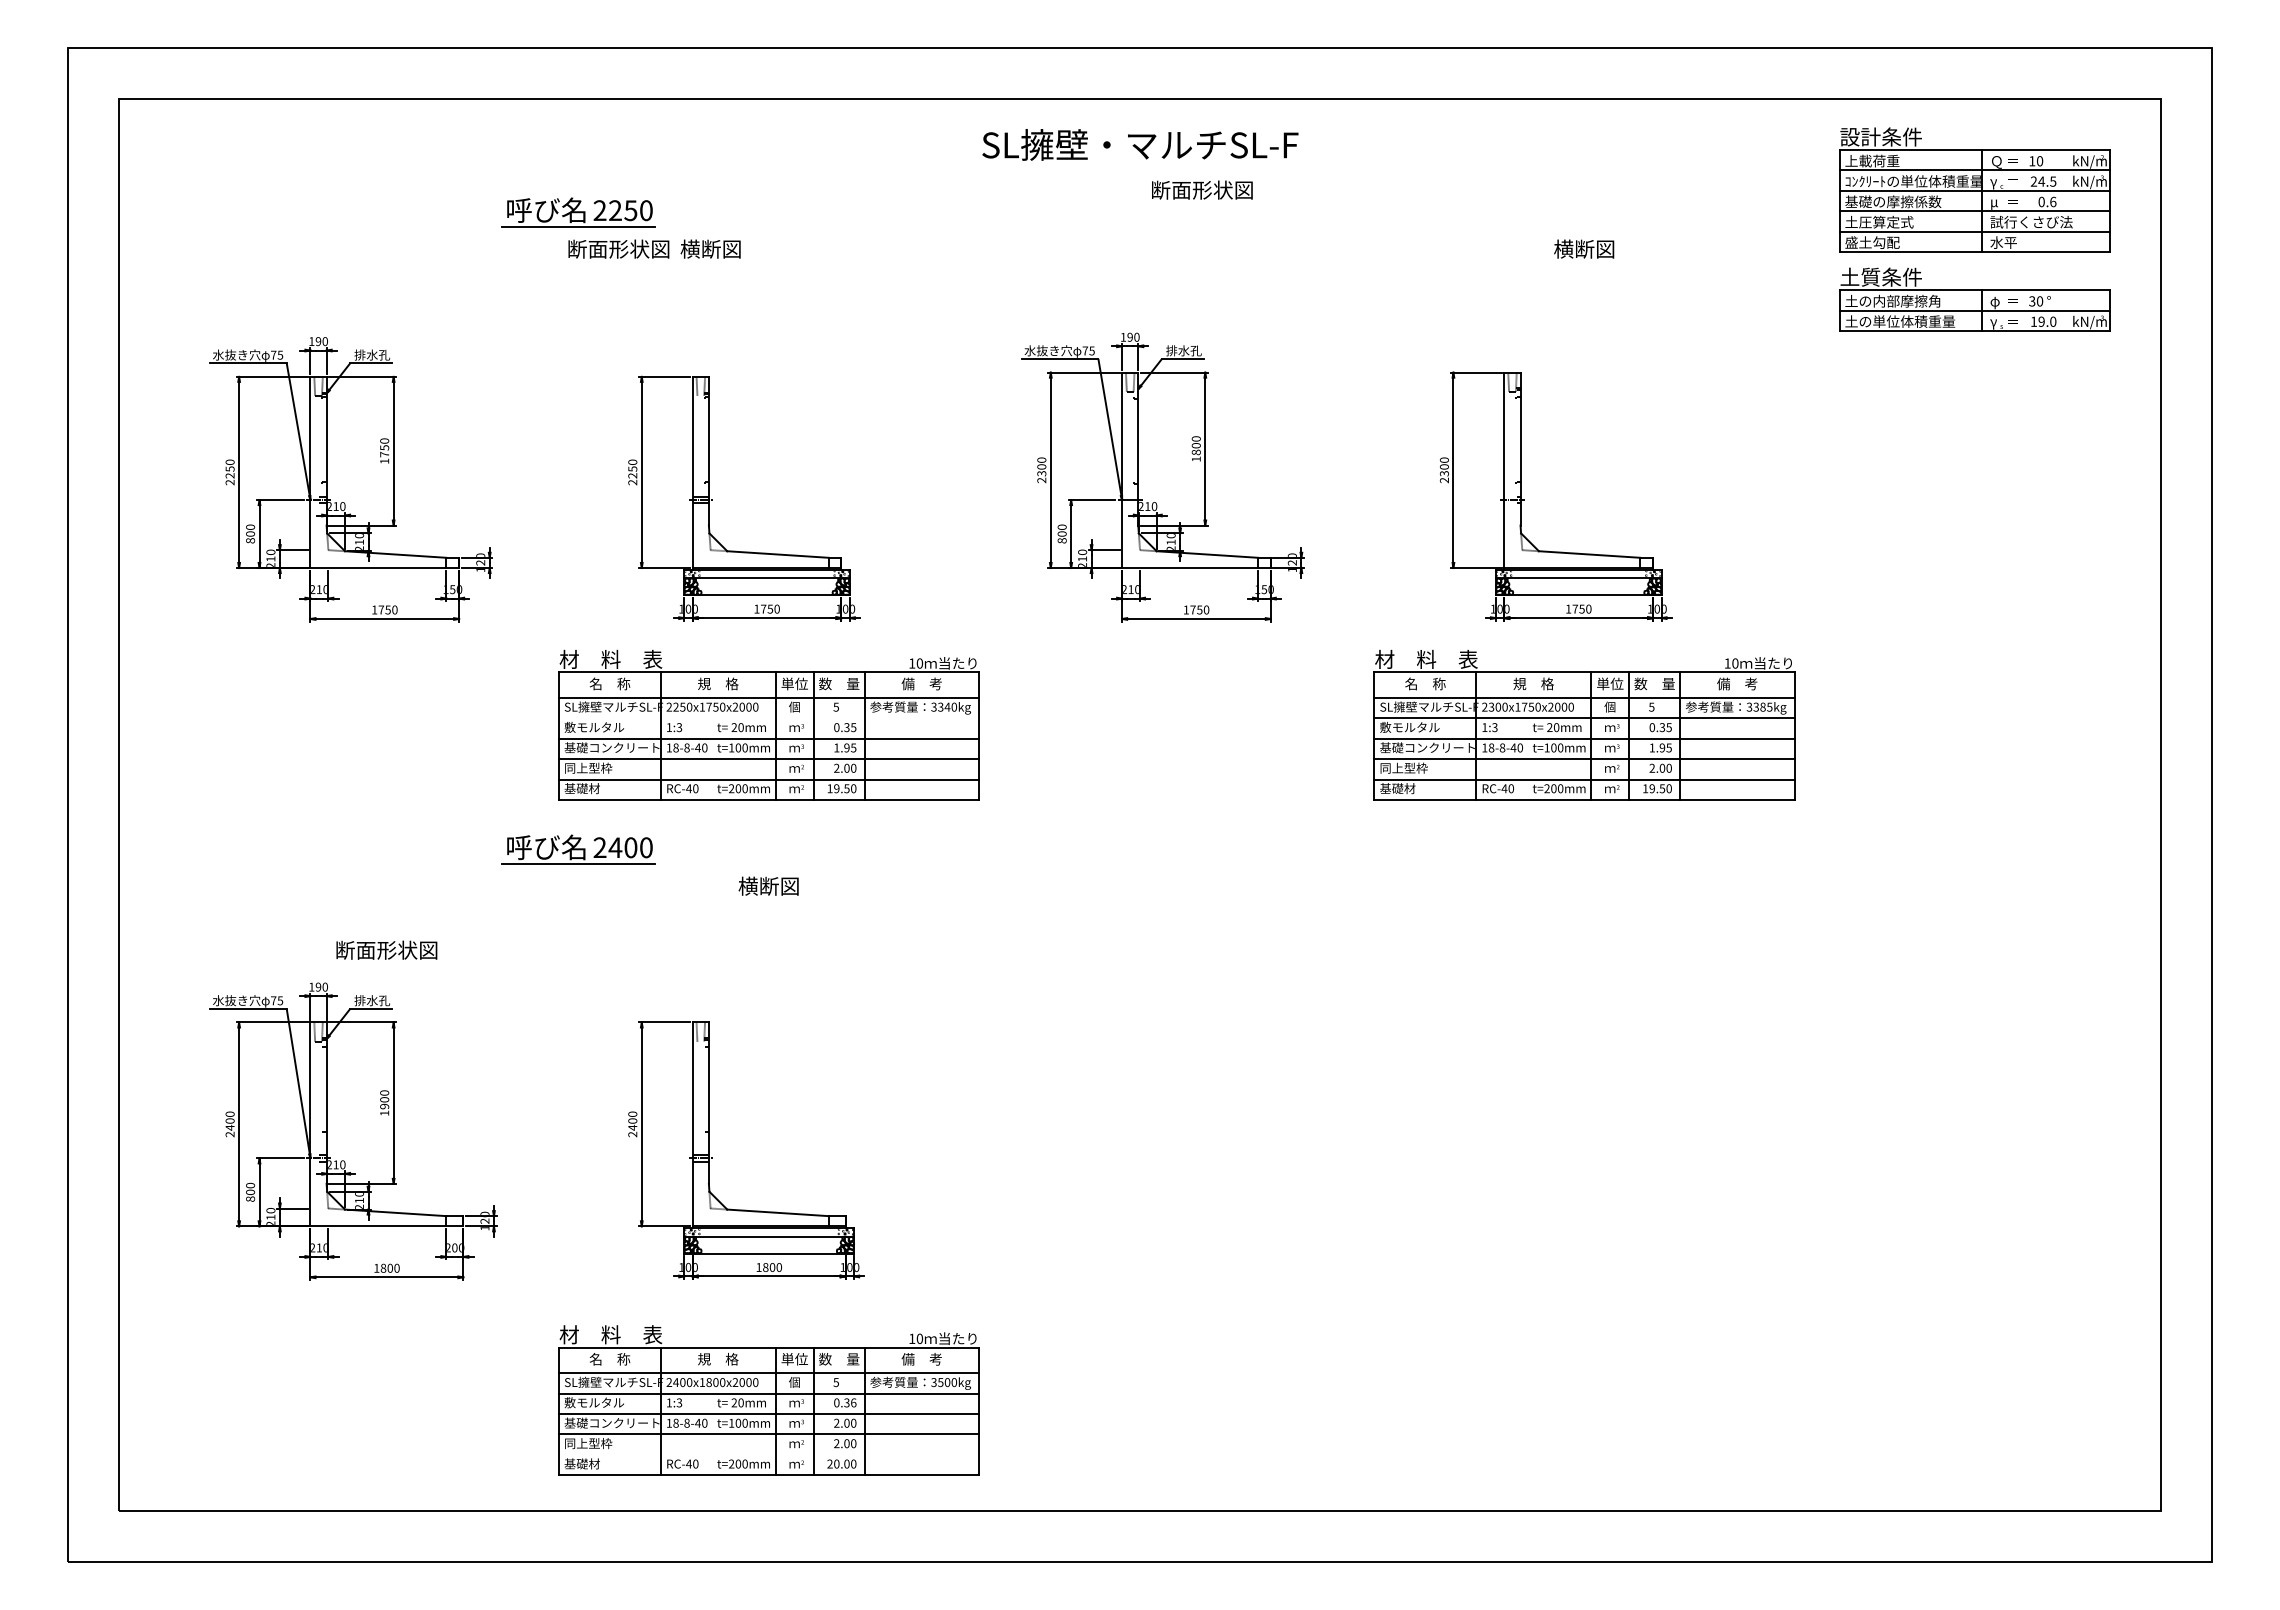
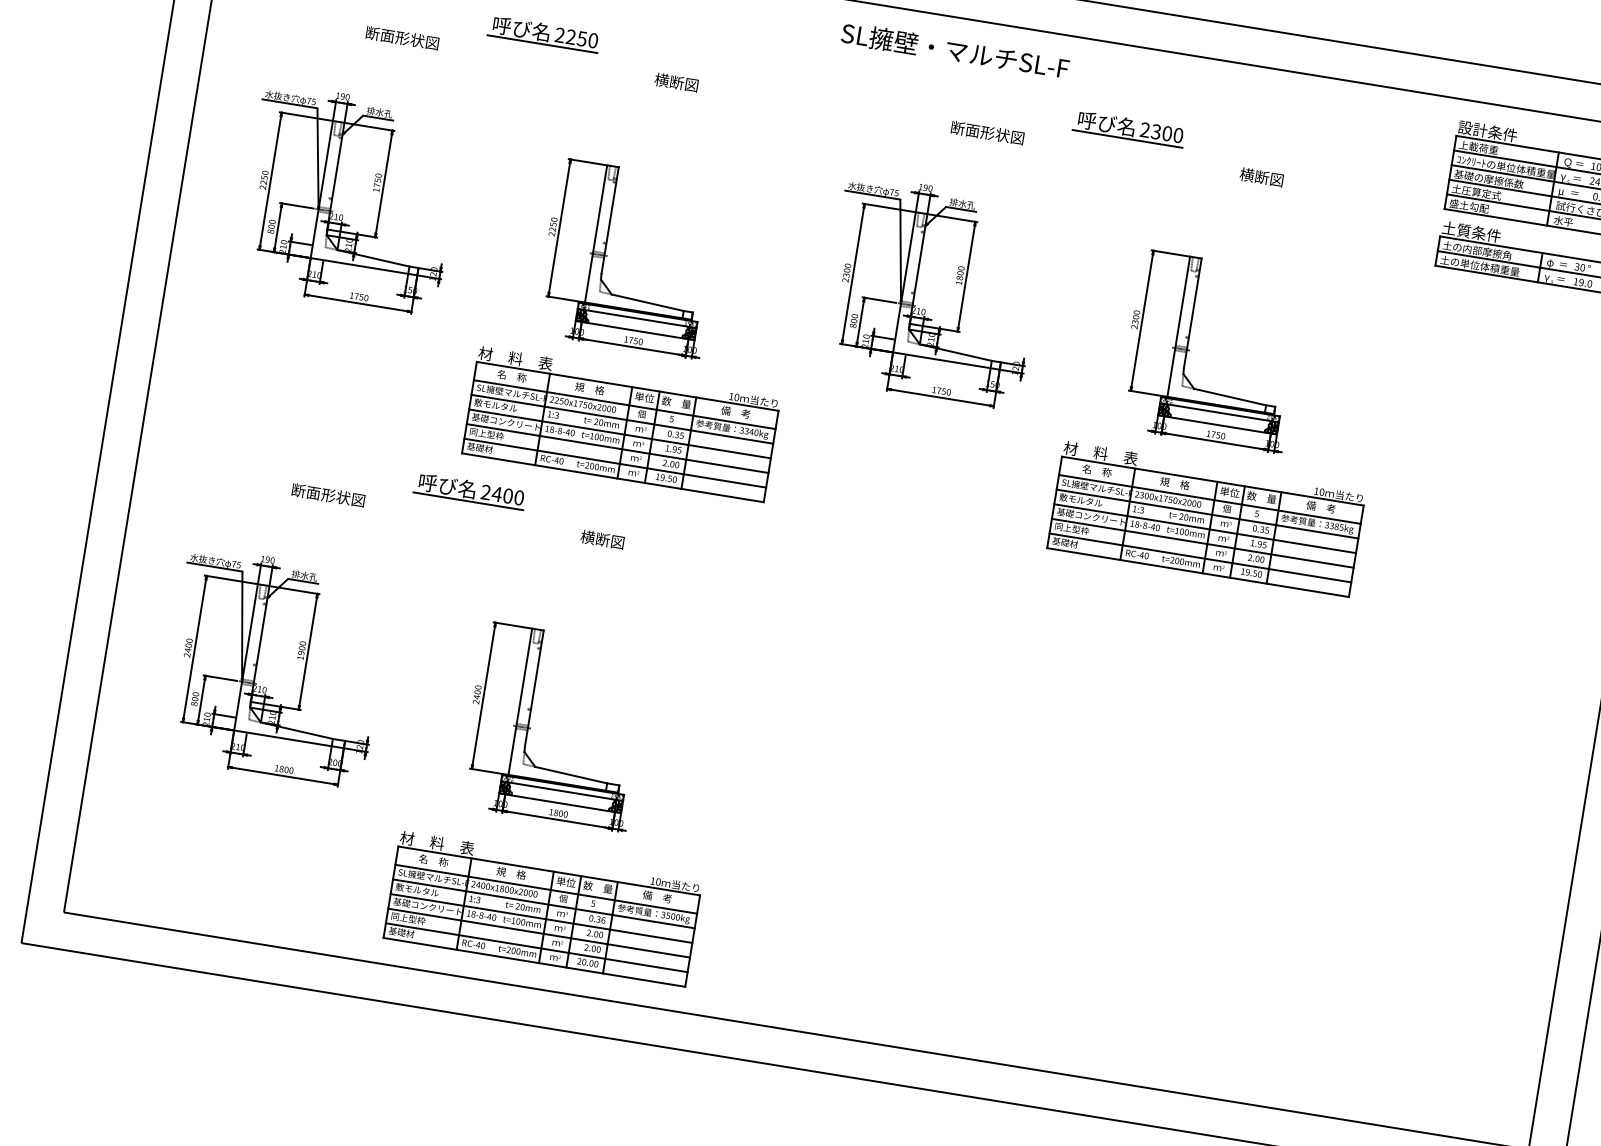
text: (1202, 189) -> (987, 132), moved
part: (1393, 212) -> (1129, 128), added
text: (618, 248) -> (402, 37), moved
text: (710, 248) -> (676, 82), moved
line: (768, 718) -> (621, 419), added
text: (386, 949) -> (328, 494), moved
line: (768, 1454) -> (536, 947), added

